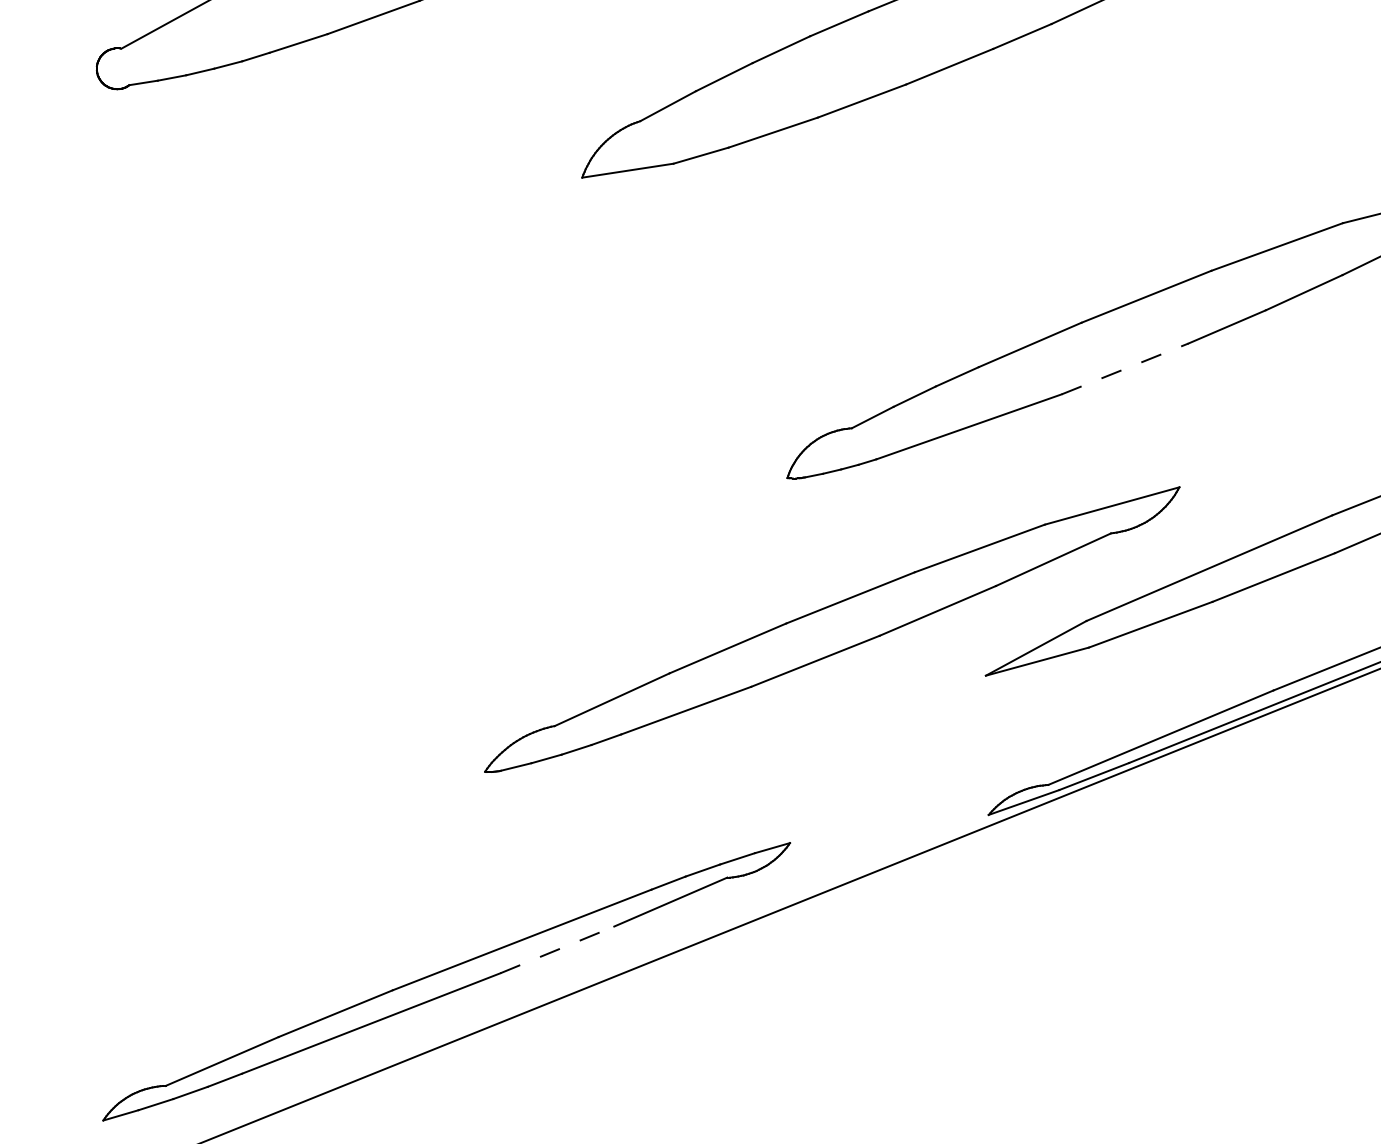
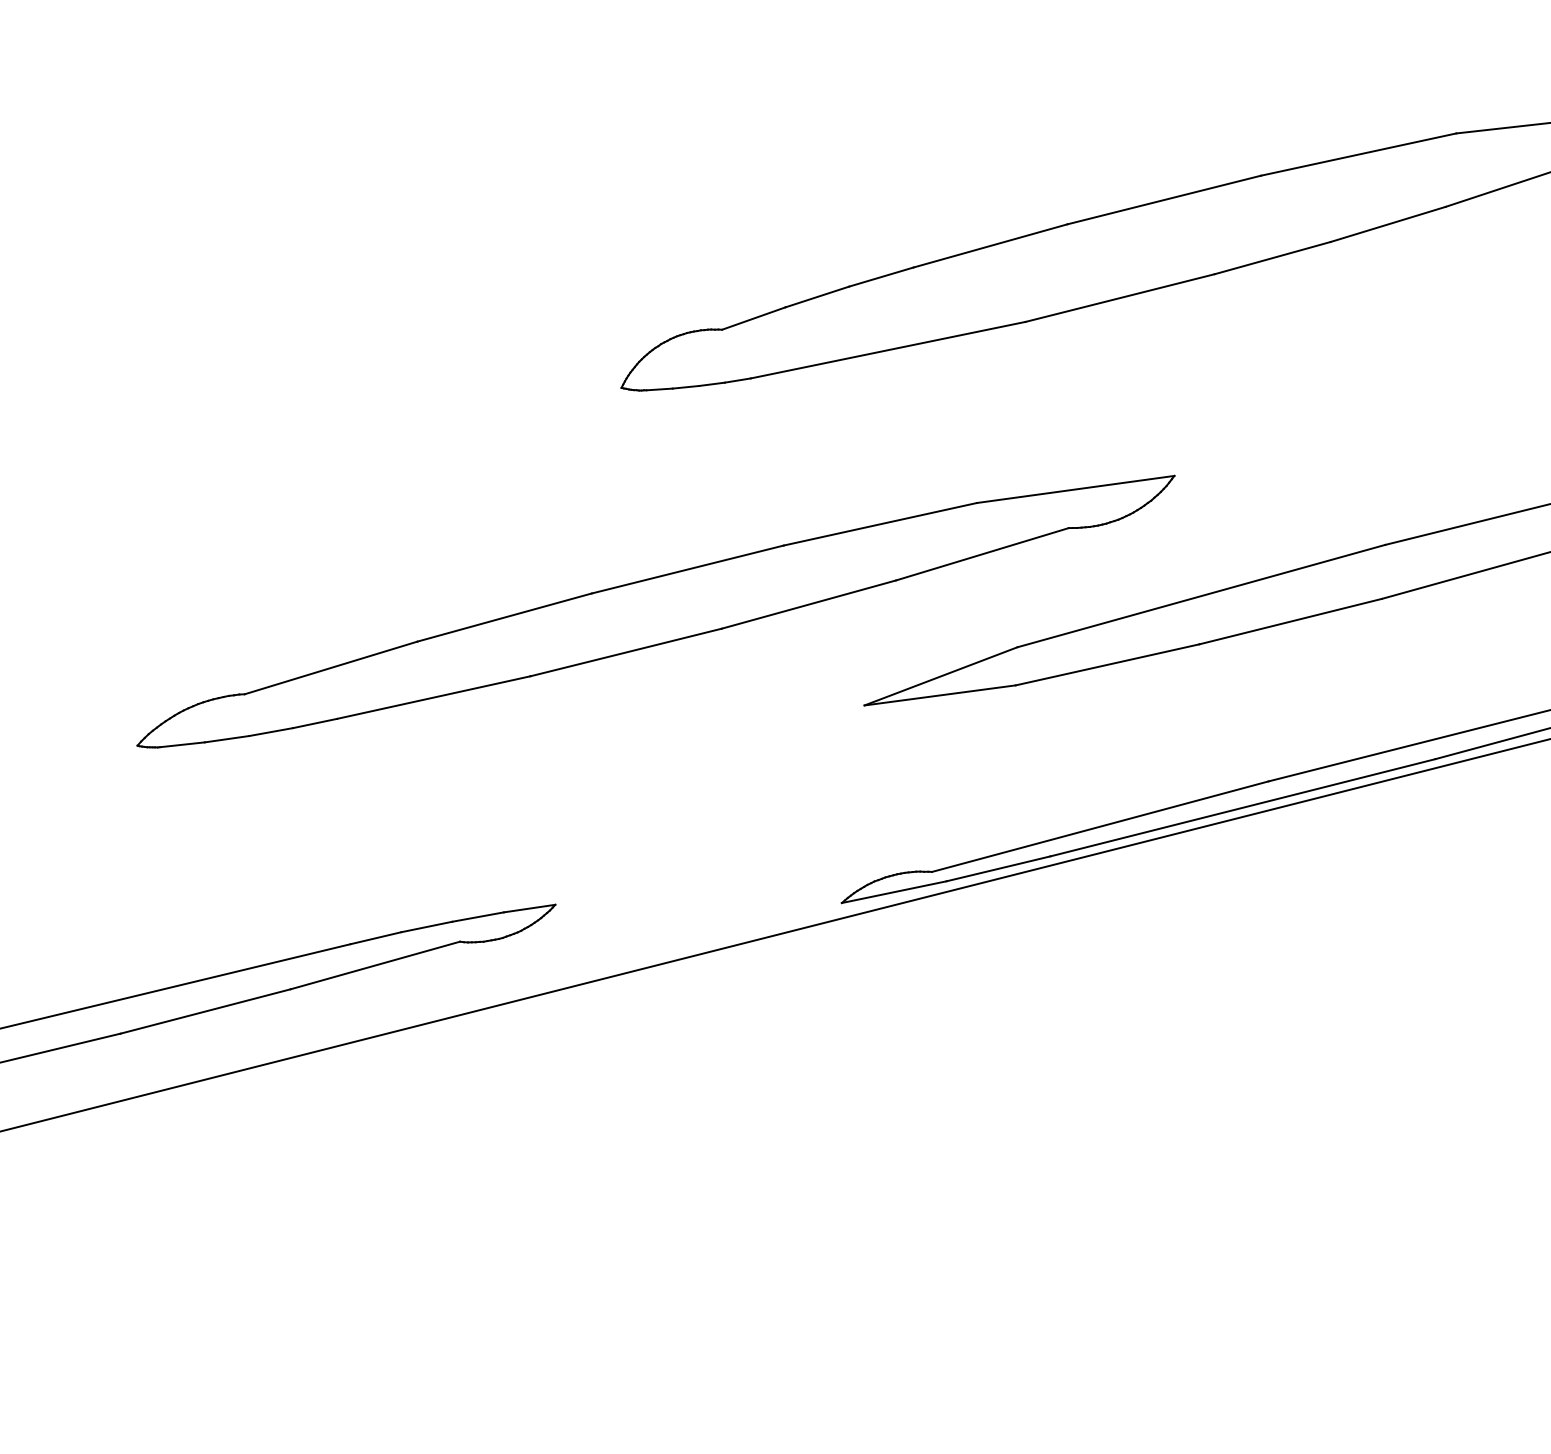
line: (1125, 368) -> (1120, 297), dashed -> solid
line: (557, 949) -> (205, 1010), dashed -> solid

